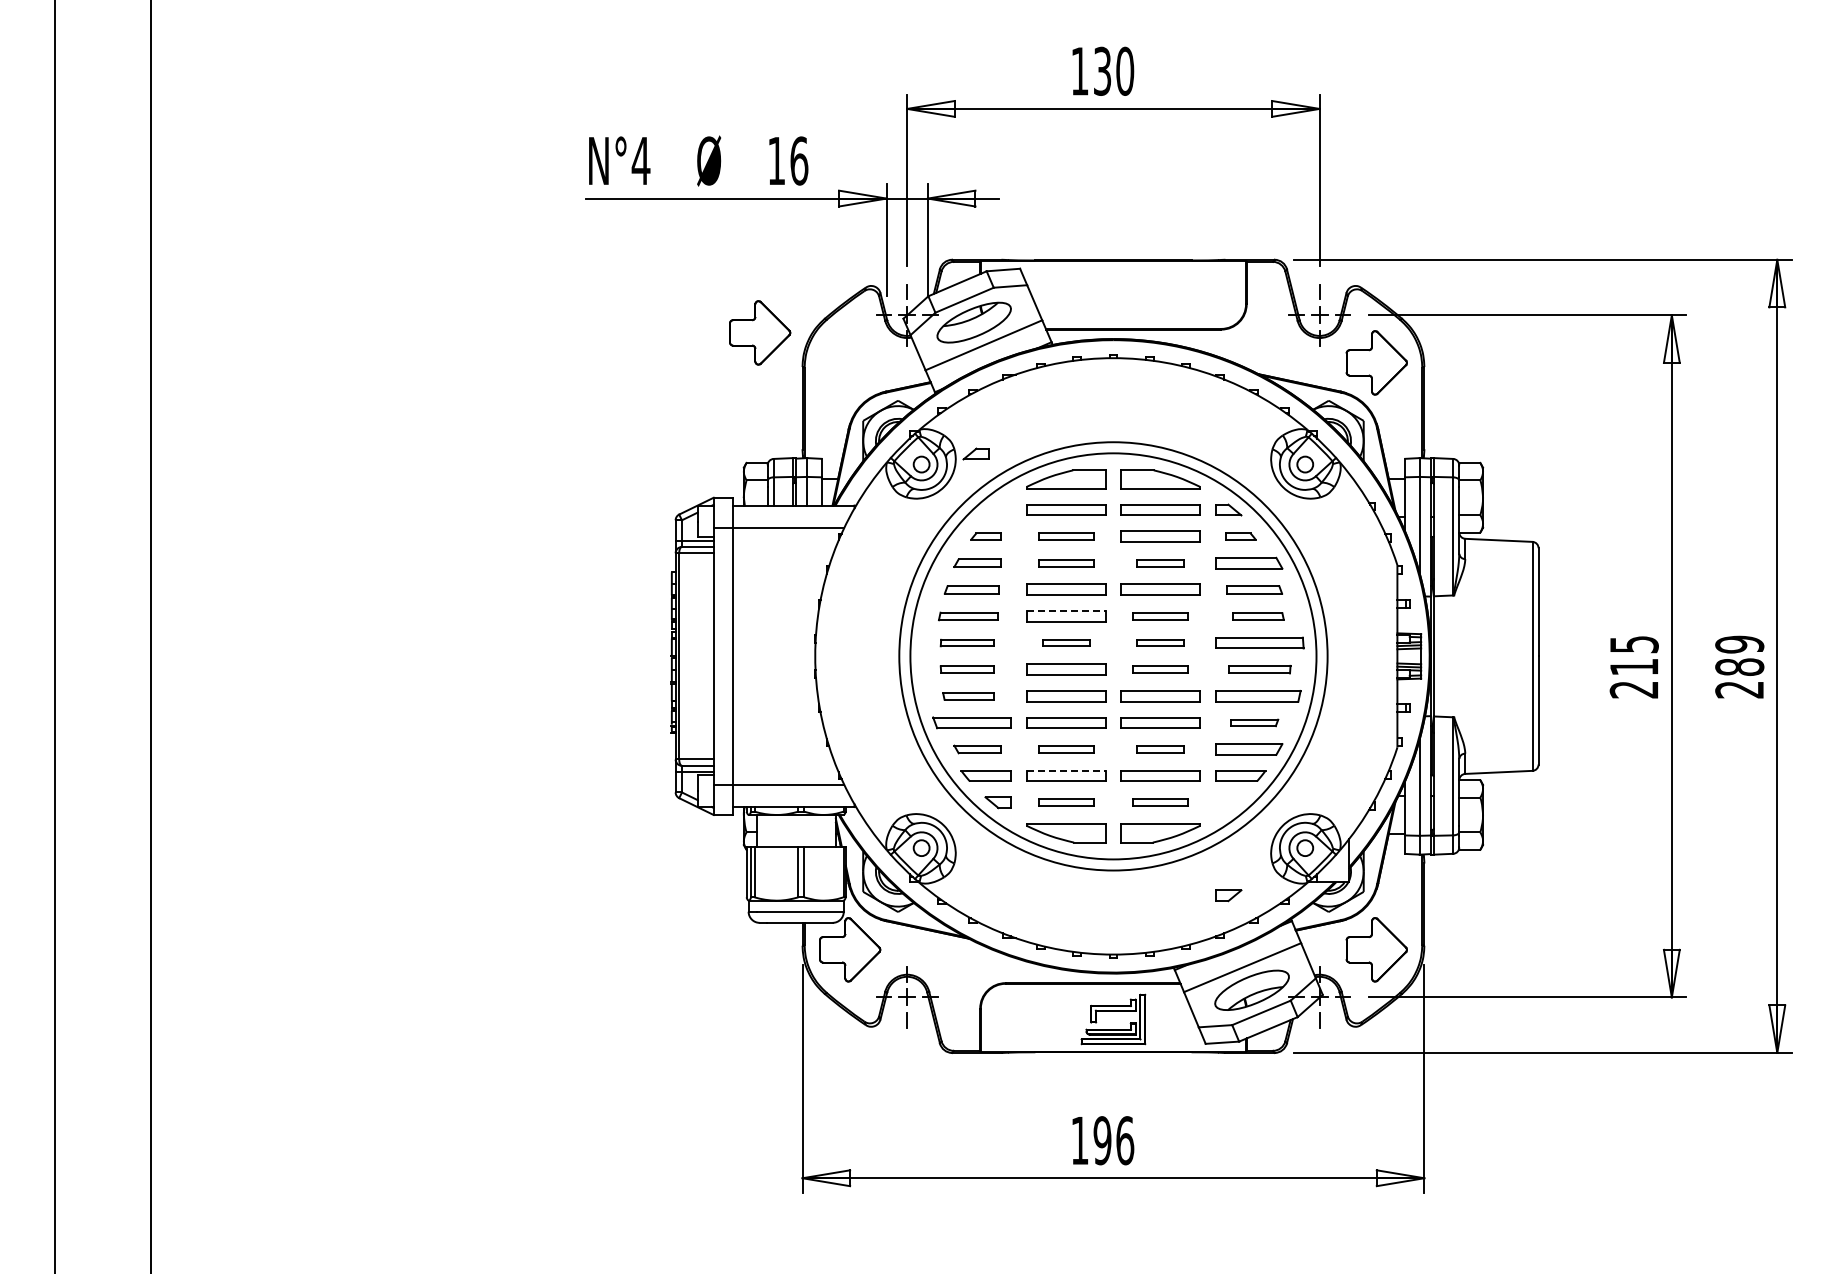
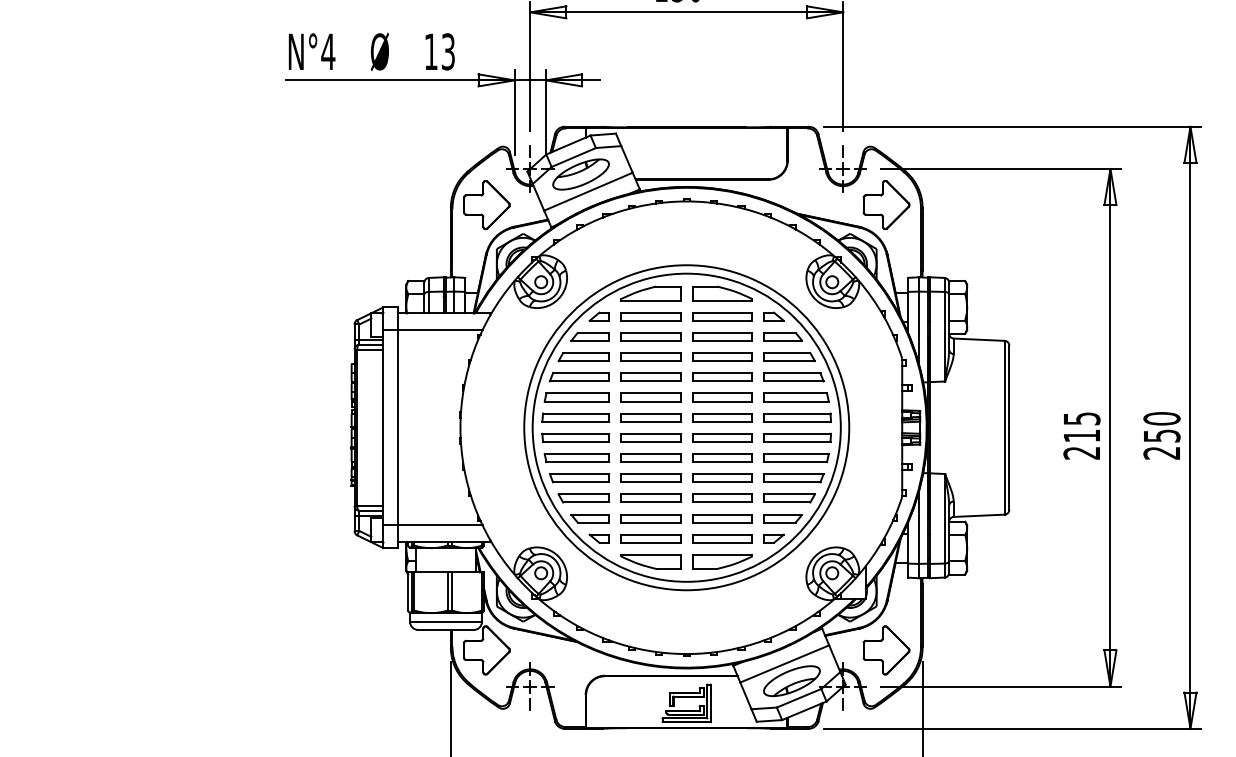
text: (799, 160) -> (448, 51), 16 -> 13
part: (760, 332) -> (487, 204), moved
part: (975, 453) -> (598, 316), moved
part: (985, 536) -> (589, 336), size x1.67
part: (1066, 536) -> (651, 336), size x1.43
part: (1240, 536) -> (783, 336), size x1.67
part: (977, 562) -> (583, 356), size x1.43
part: (1066, 563) -> (651, 357), size x1.43
part: (1160, 563) -> (722, 357), size x1.67
part: (971, 589) -> (579, 377), size x1.43
part: (1254, 589) -> (793, 377), size x1.43
line: (1066, 611) -> (651, 393), dashed -> solid
part: (968, 616) -> (576, 397), size x1.43
part: (1160, 616) -> (722, 397), size x1.43
part: (1258, 616) -> (796, 397), size x1.67
part: (966, 642) -> (575, 417), size x1.67
part: (1066, 642) -> (651, 417), size x1.67
part: (1160, 642) -> (722, 417), size x1.67
text: (1739, 655) -> (1161, 427), 289 -> 250
part: (966, 669) -> (575, 437), size x1.67
part: (1160, 669) -> (722, 437), size x1.43
part: (1259, 669) -> (797, 437), size x1.43
part: (968, 696) -> (576, 458), size x1.67
part: (1254, 722) -> (793, 477), size x1.67
part: (977, 749) -> (583, 498), size x1.43
part: (1066, 749) -> (651, 498), size x1.43
part: (1160, 749) -> (722, 498), size x1.67
line: (1066, 770) -> (651, 514), dashed -> solid
part: (1066, 802) -> (651, 538), size x1.43
part: (1160, 802) -> (722, 538), size x1.43
part: (1228, 895) -> (774, 538), moved

